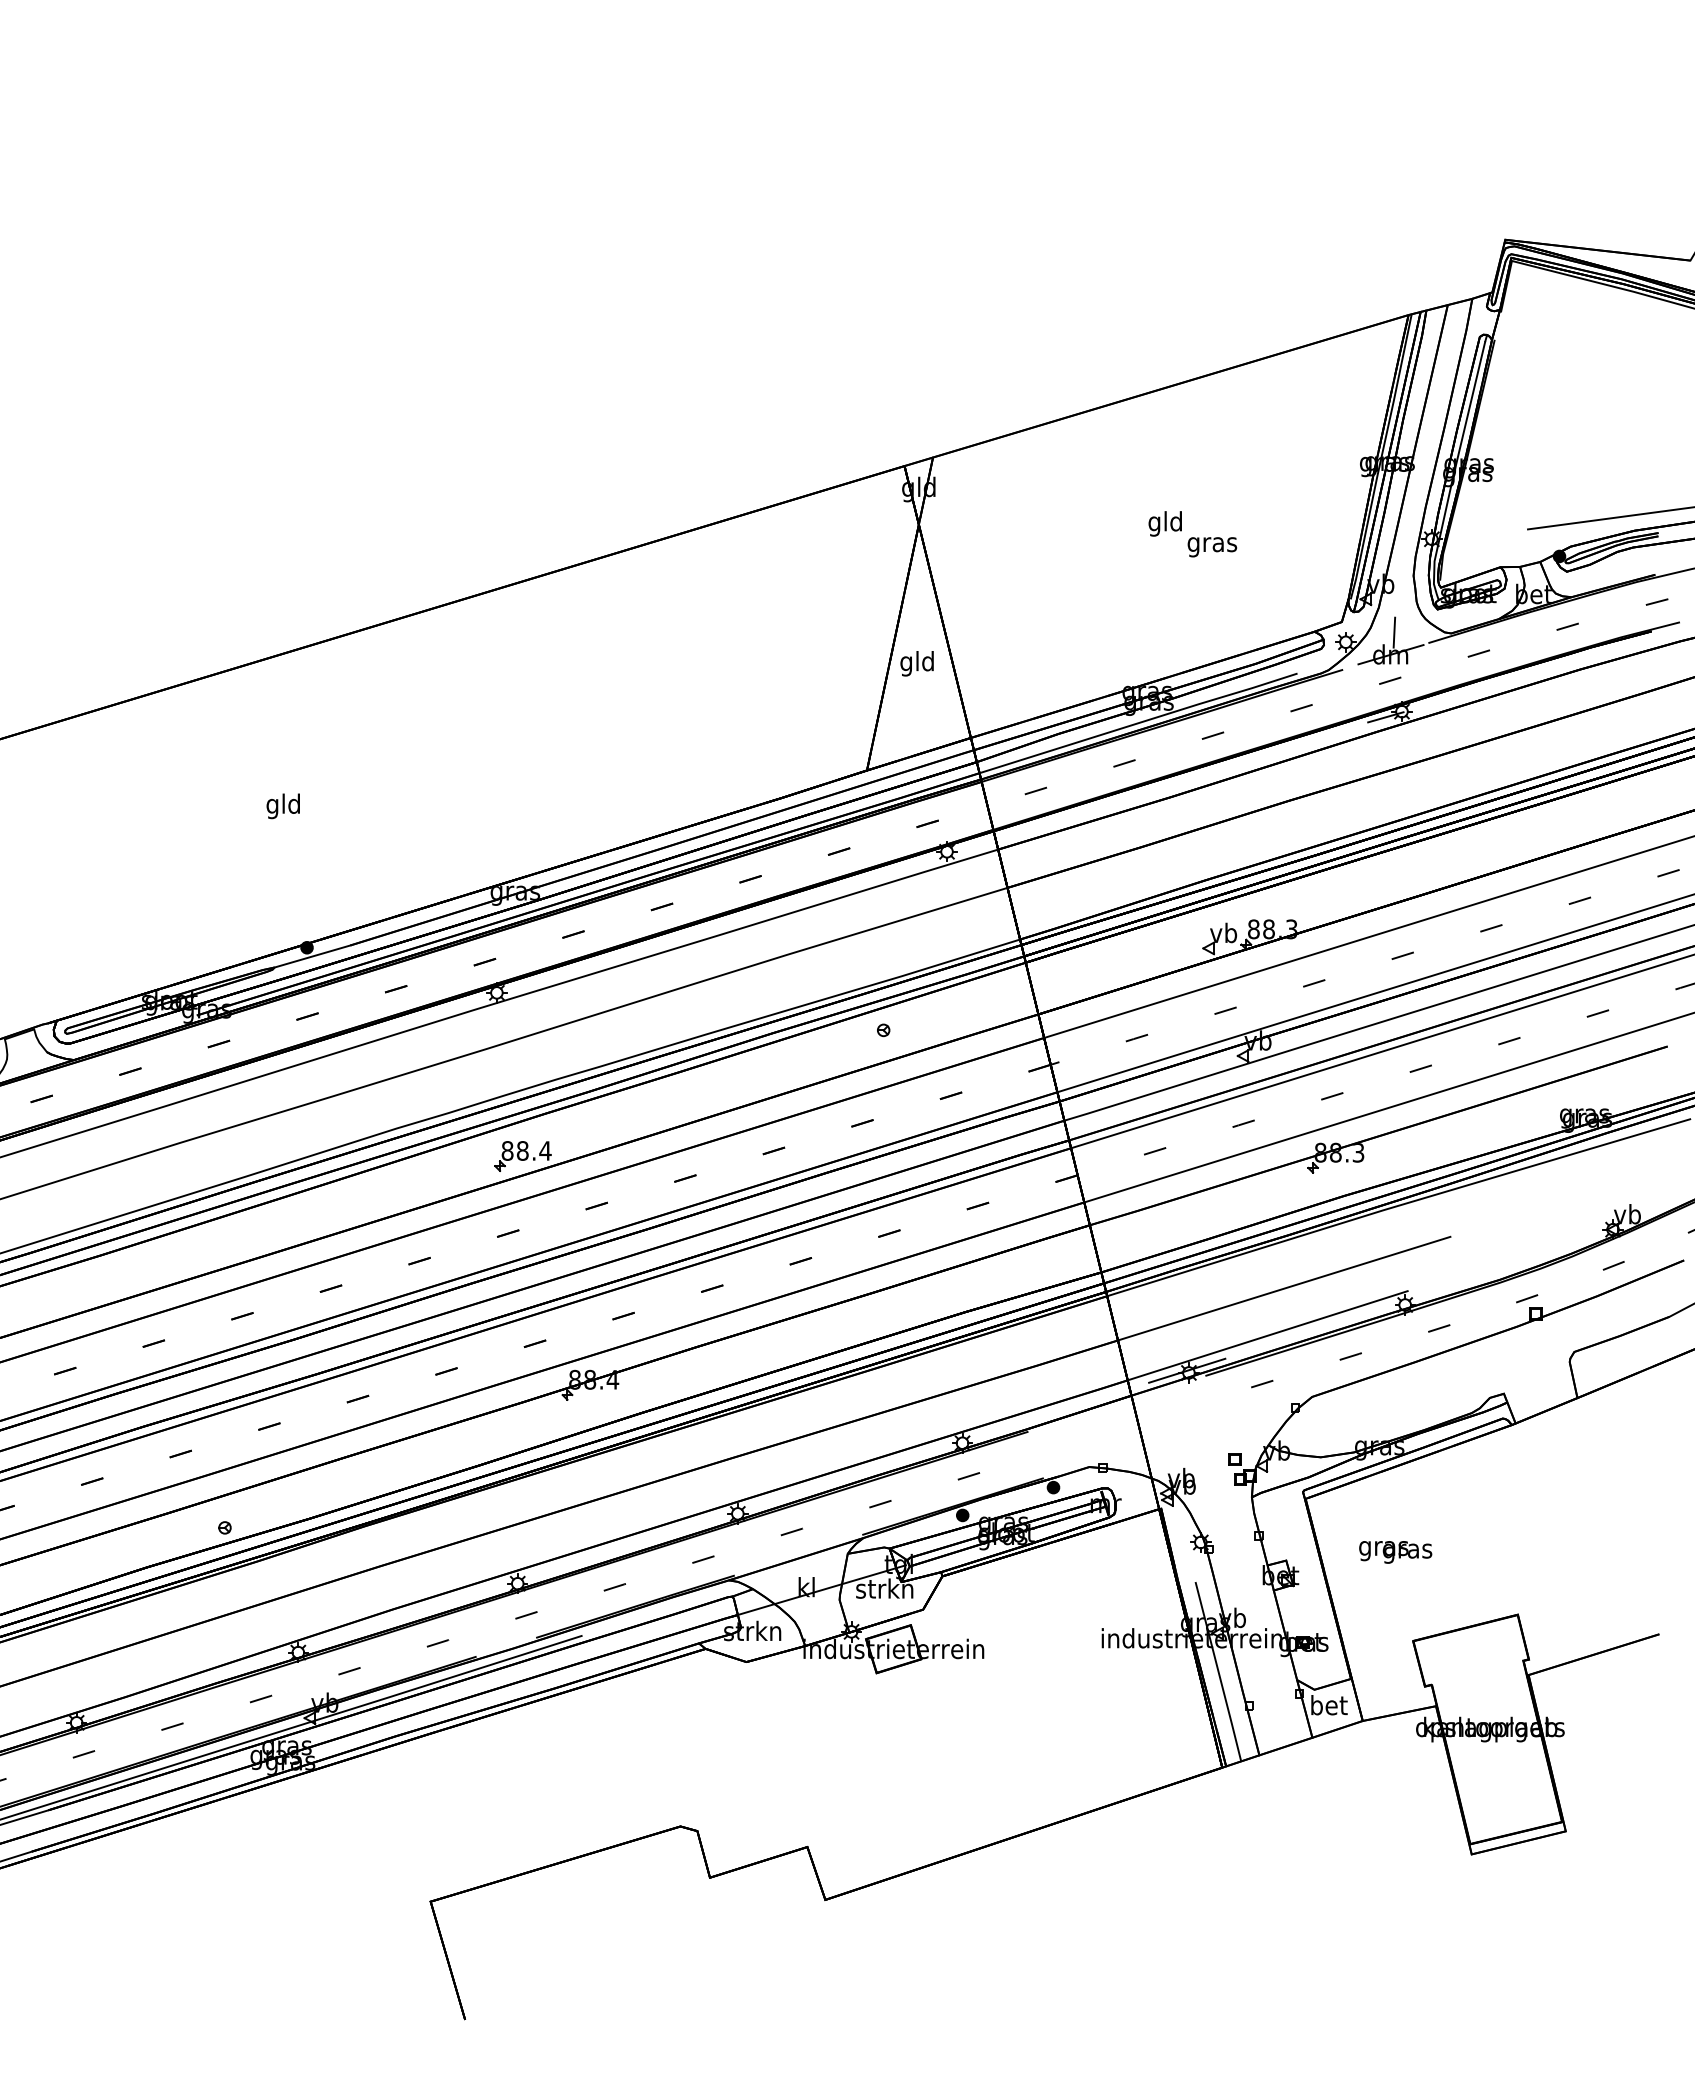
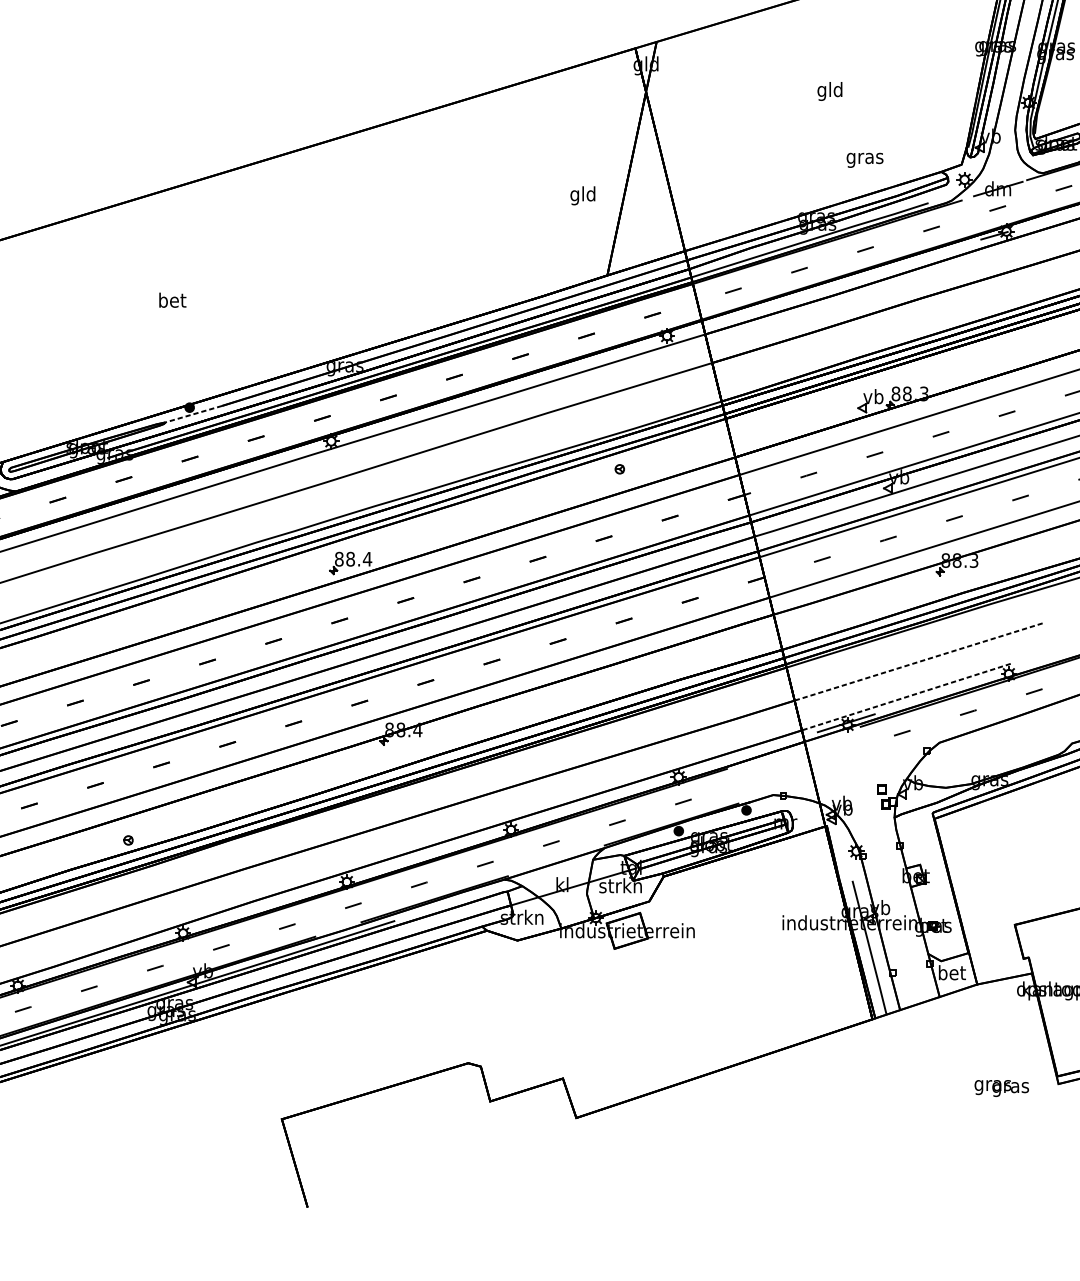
text: (1212, 547) -> (865, 160), moved
line: (1394, 632) -> (1000, 172), removed
text: (916, 663) -> (582, 195), moved
text: (284, 806) -> (172, 302), gld -> bet
line: (312, 956) -> (193, 414), solid -> dashed
line: (1283, 1288) -> (918, 661), solid -> dashed
line: (1267, 1335) -> (906, 696), solid -> dashed
text: (1395, 1552) -> (1001, 1088), moved

